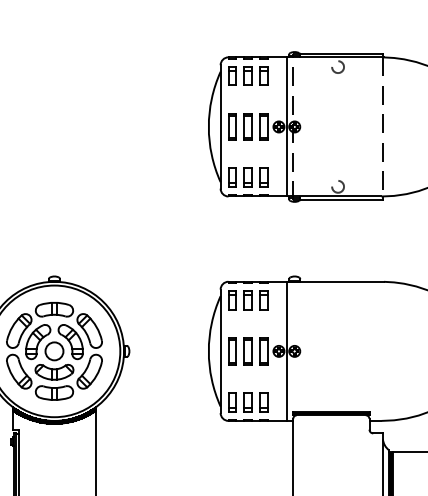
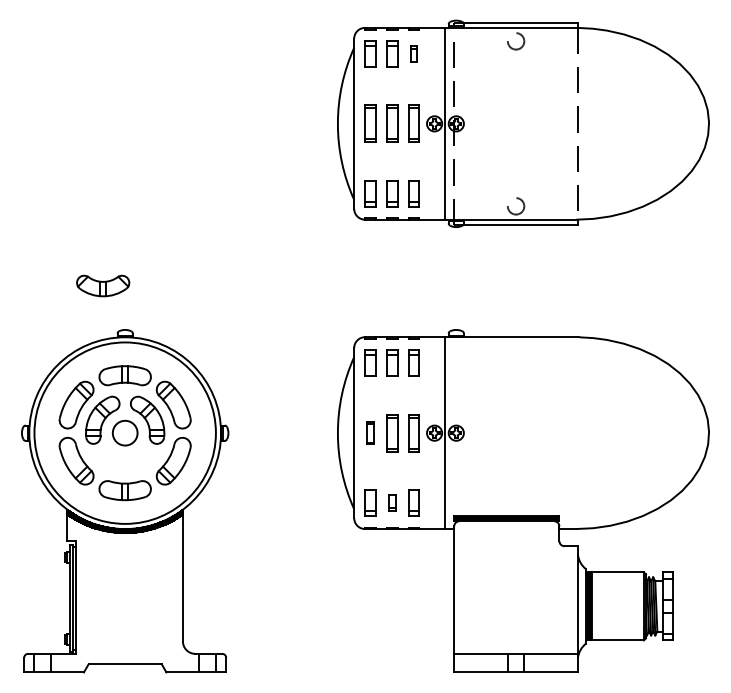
part: (263, 75) -> (413, 53), size x0.6
part: (232, 351) -> (370, 433), size x0.6
part: (54, 371) -> (103, 285), moved
part: (248, 401) -> (392, 502), size x0.6

